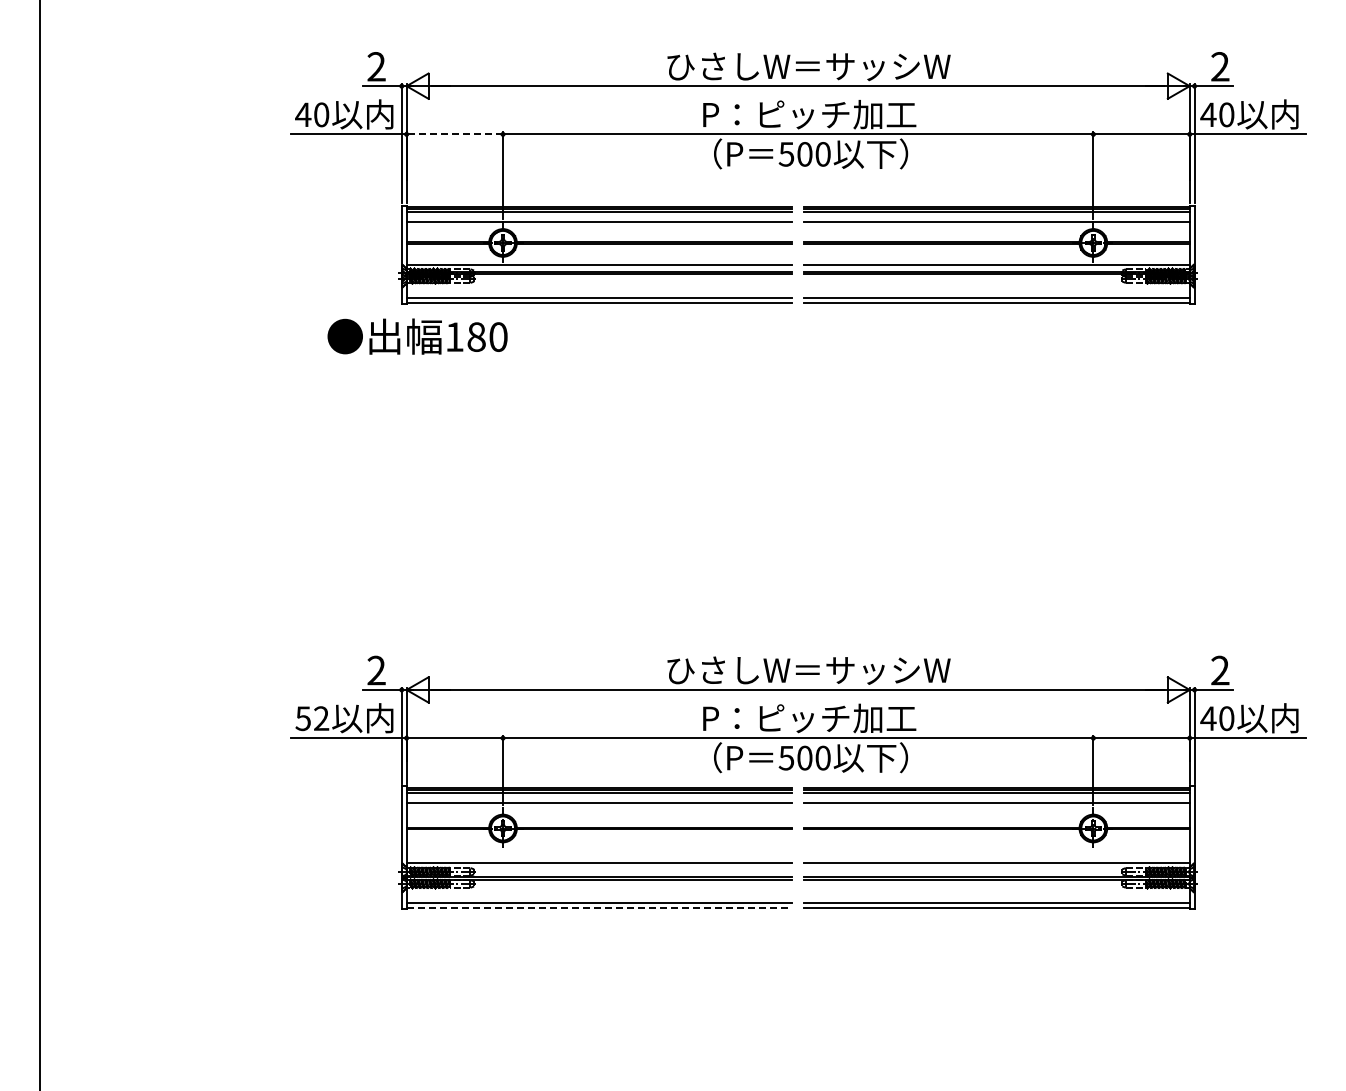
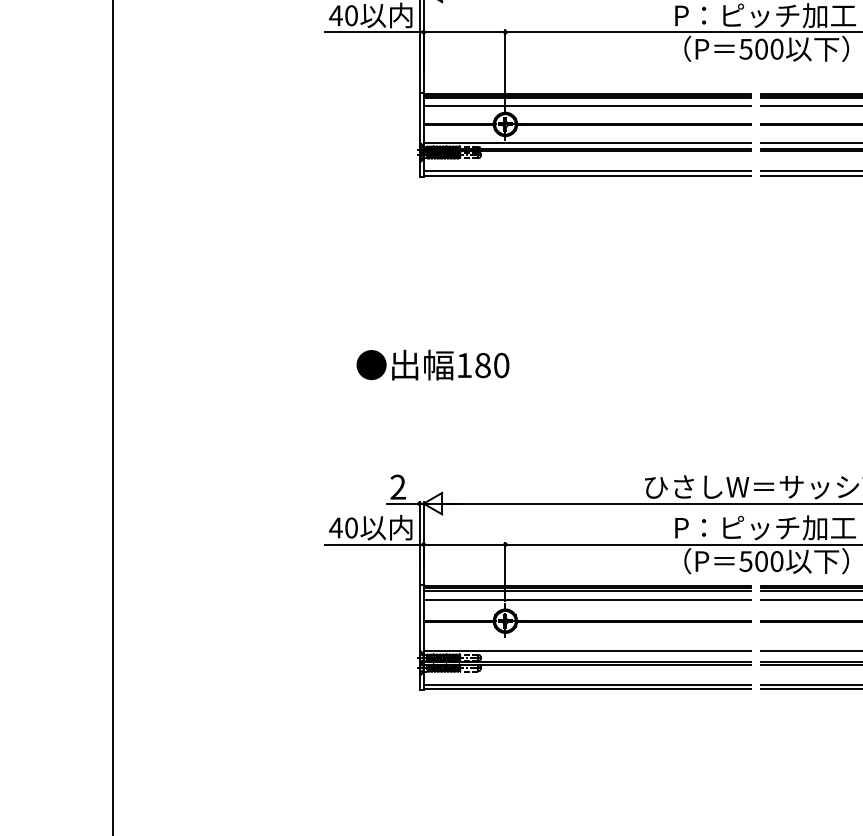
line: (454, 134) -> (464, 32), dashed -> solid
text: (417, 336) -> (432, 364), moved
text: (312, 718) -> (343, 527), 52 -> 40
line: (599, 908) -> (587, 689), dashed -> solid

